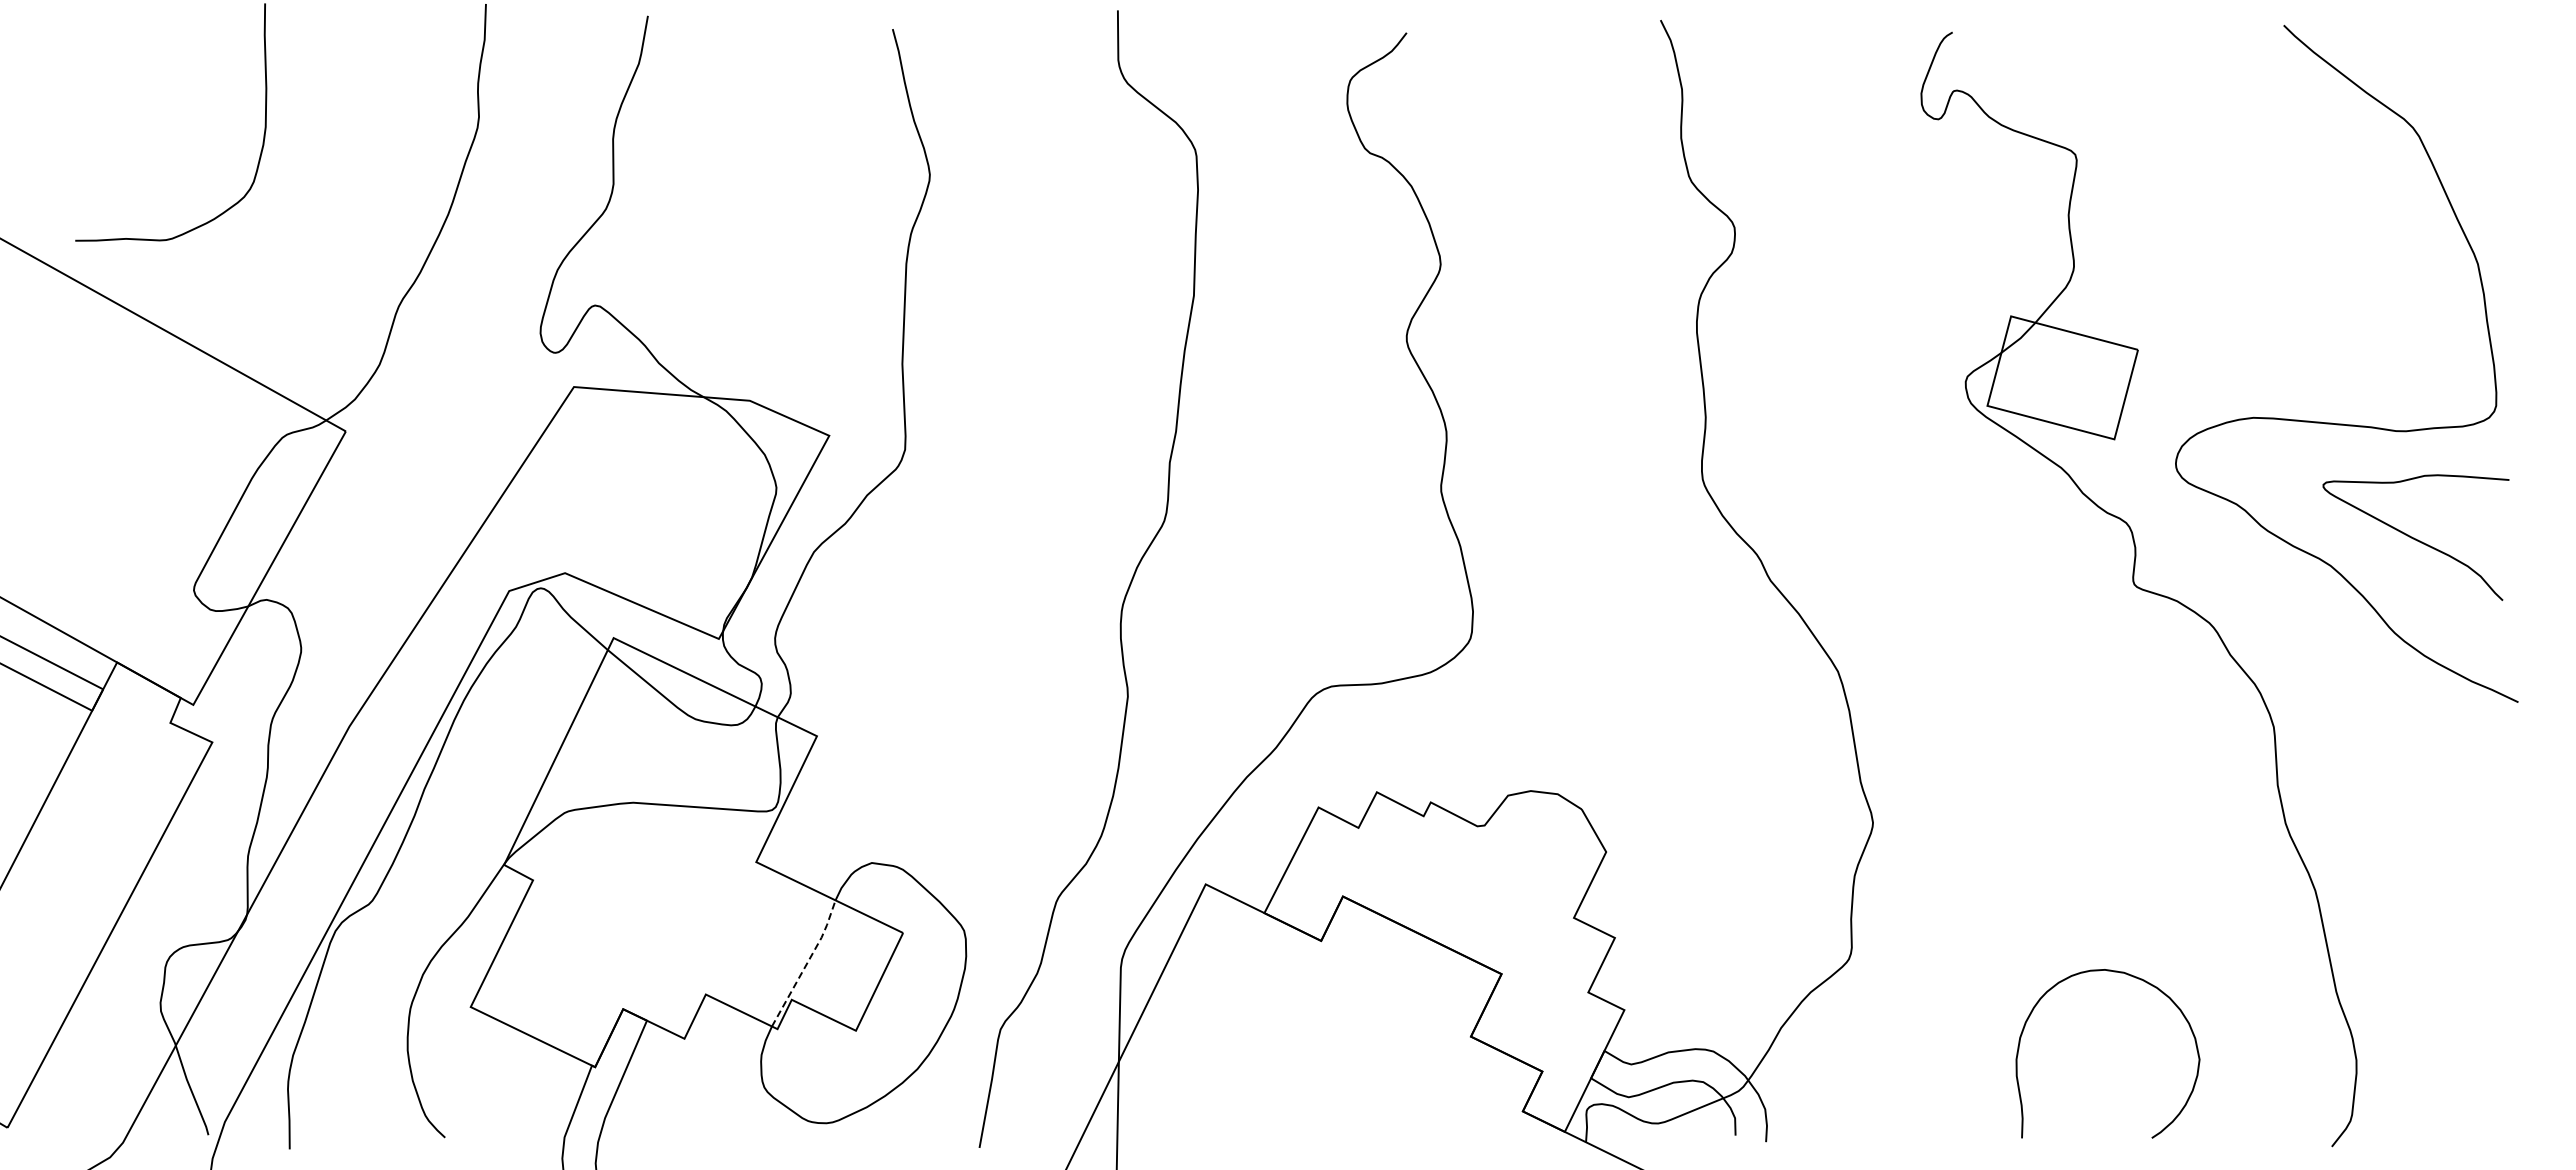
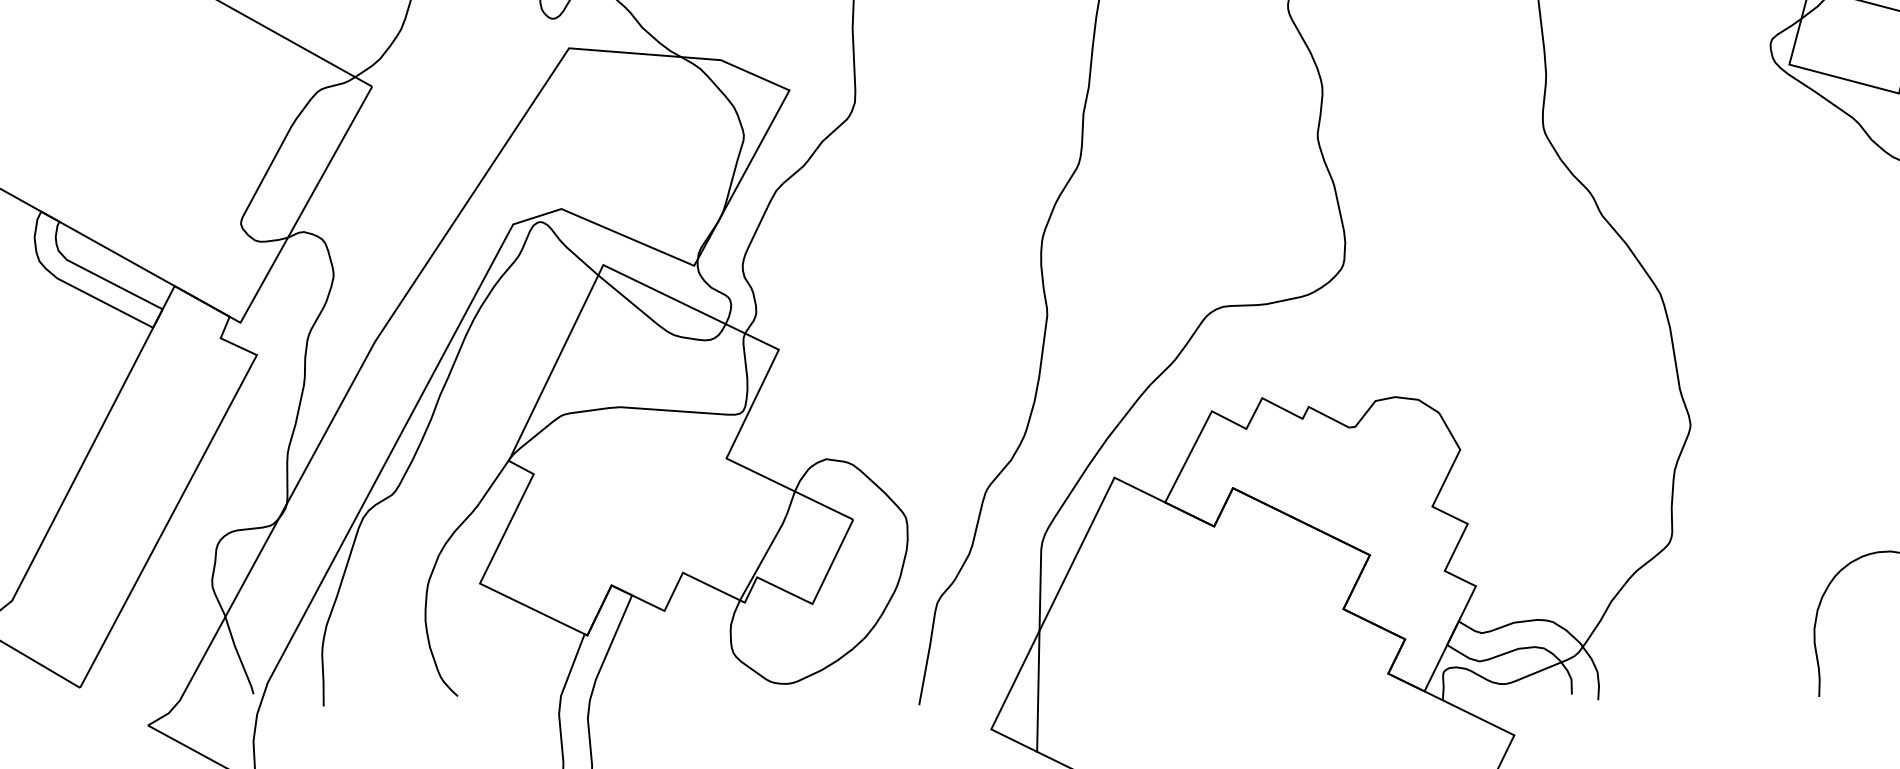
line: (807, 963) -> (770, 545), dashed -> solid

